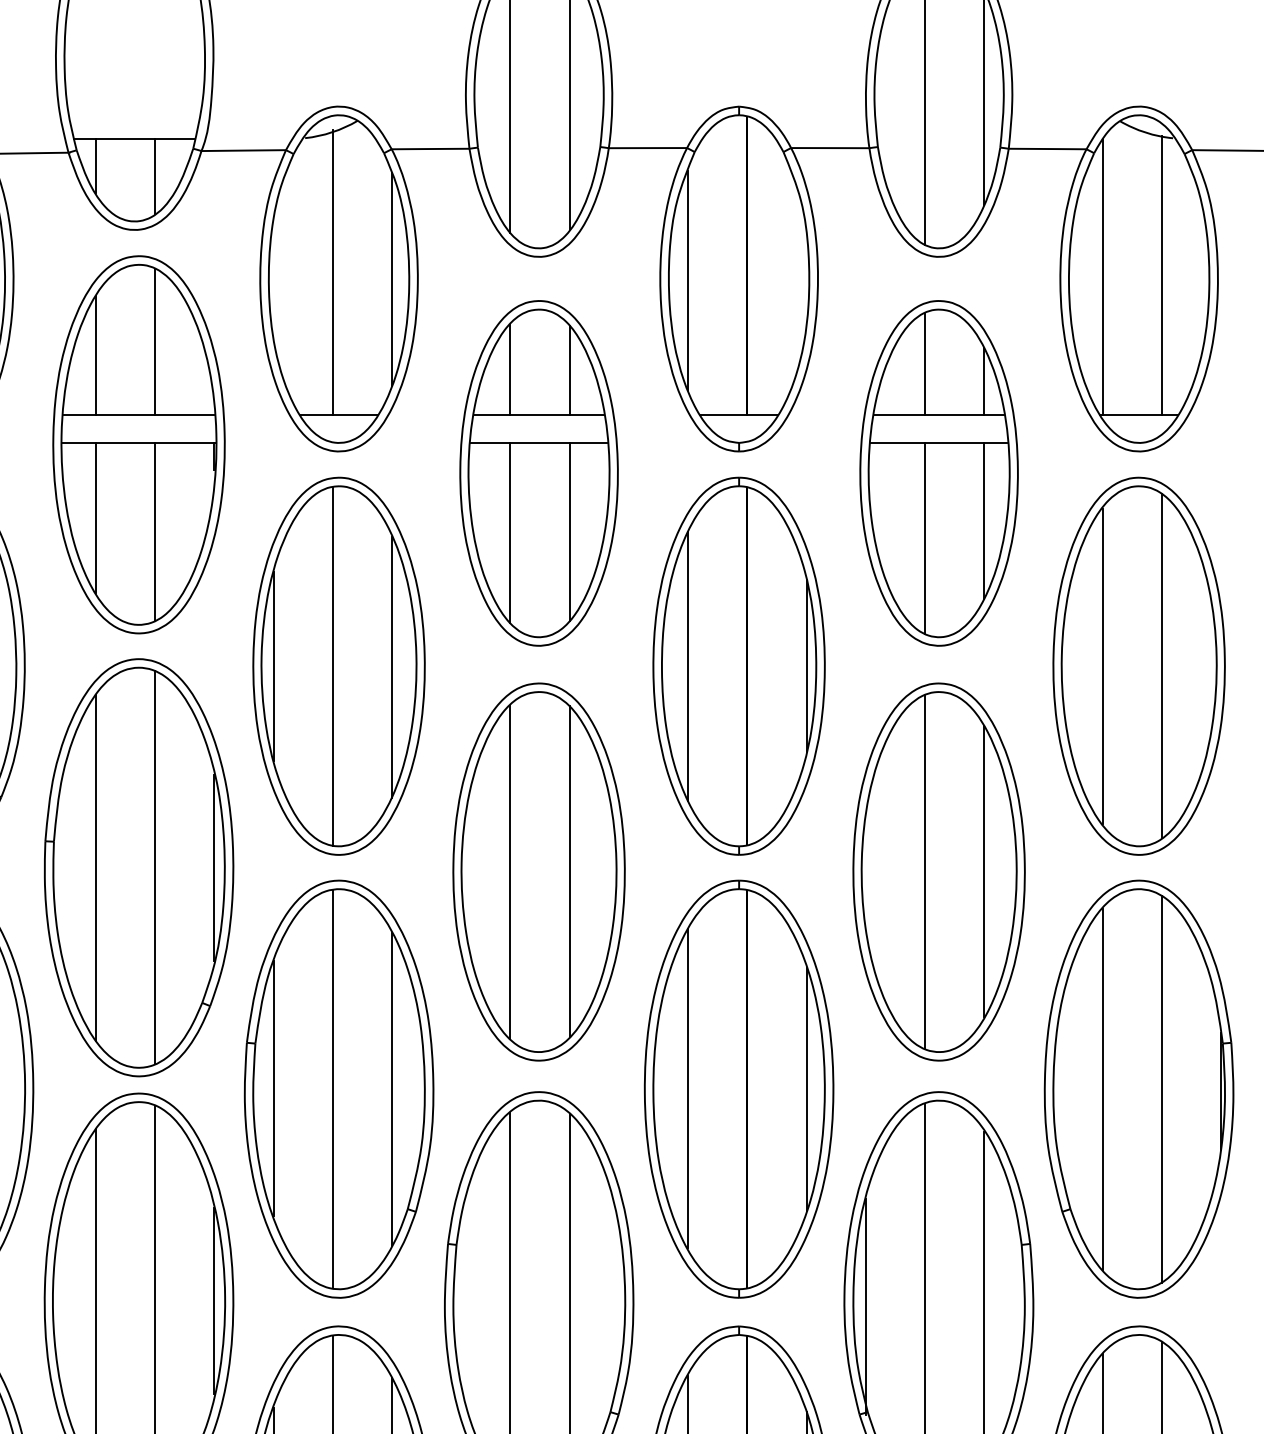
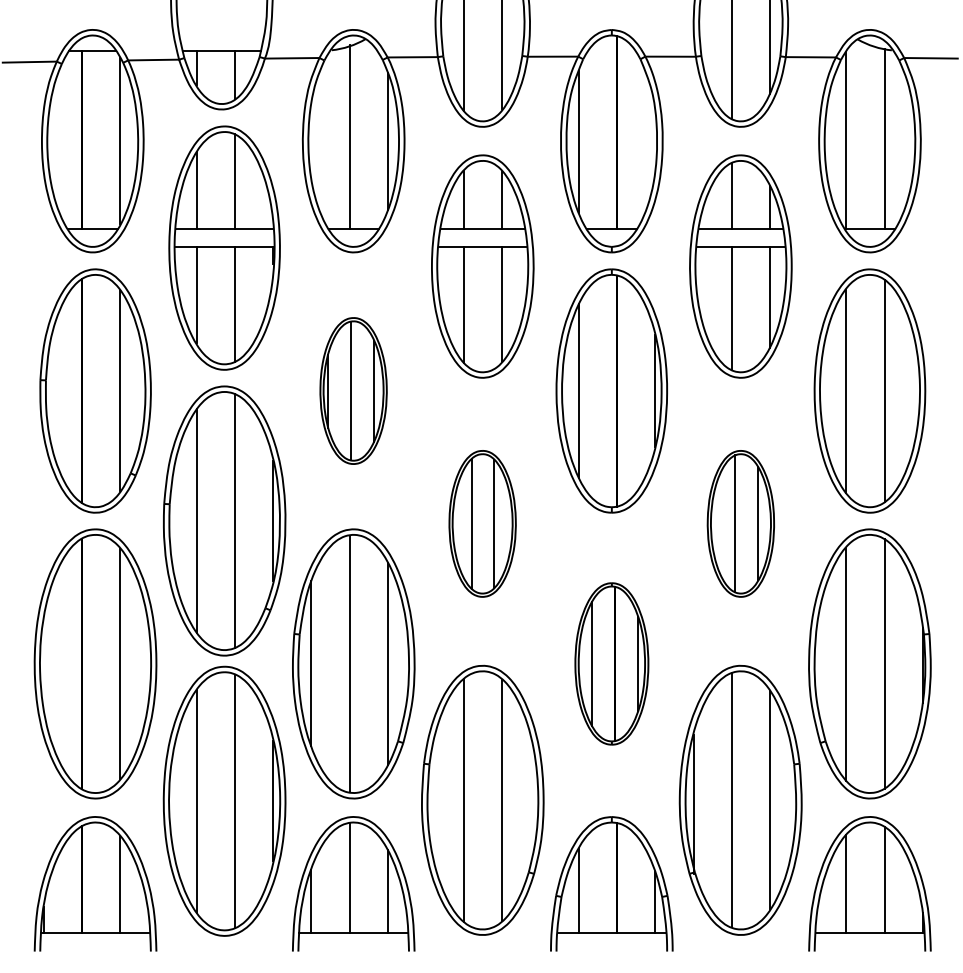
part: (338, 665) -> (353, 390), size x0.6
part: (538, 871) -> (482, 523), size x0.6
part: (938, 871) -> (740, 523), size x0.6
part: (738, 1088) -> (611, 663), size x0.6

